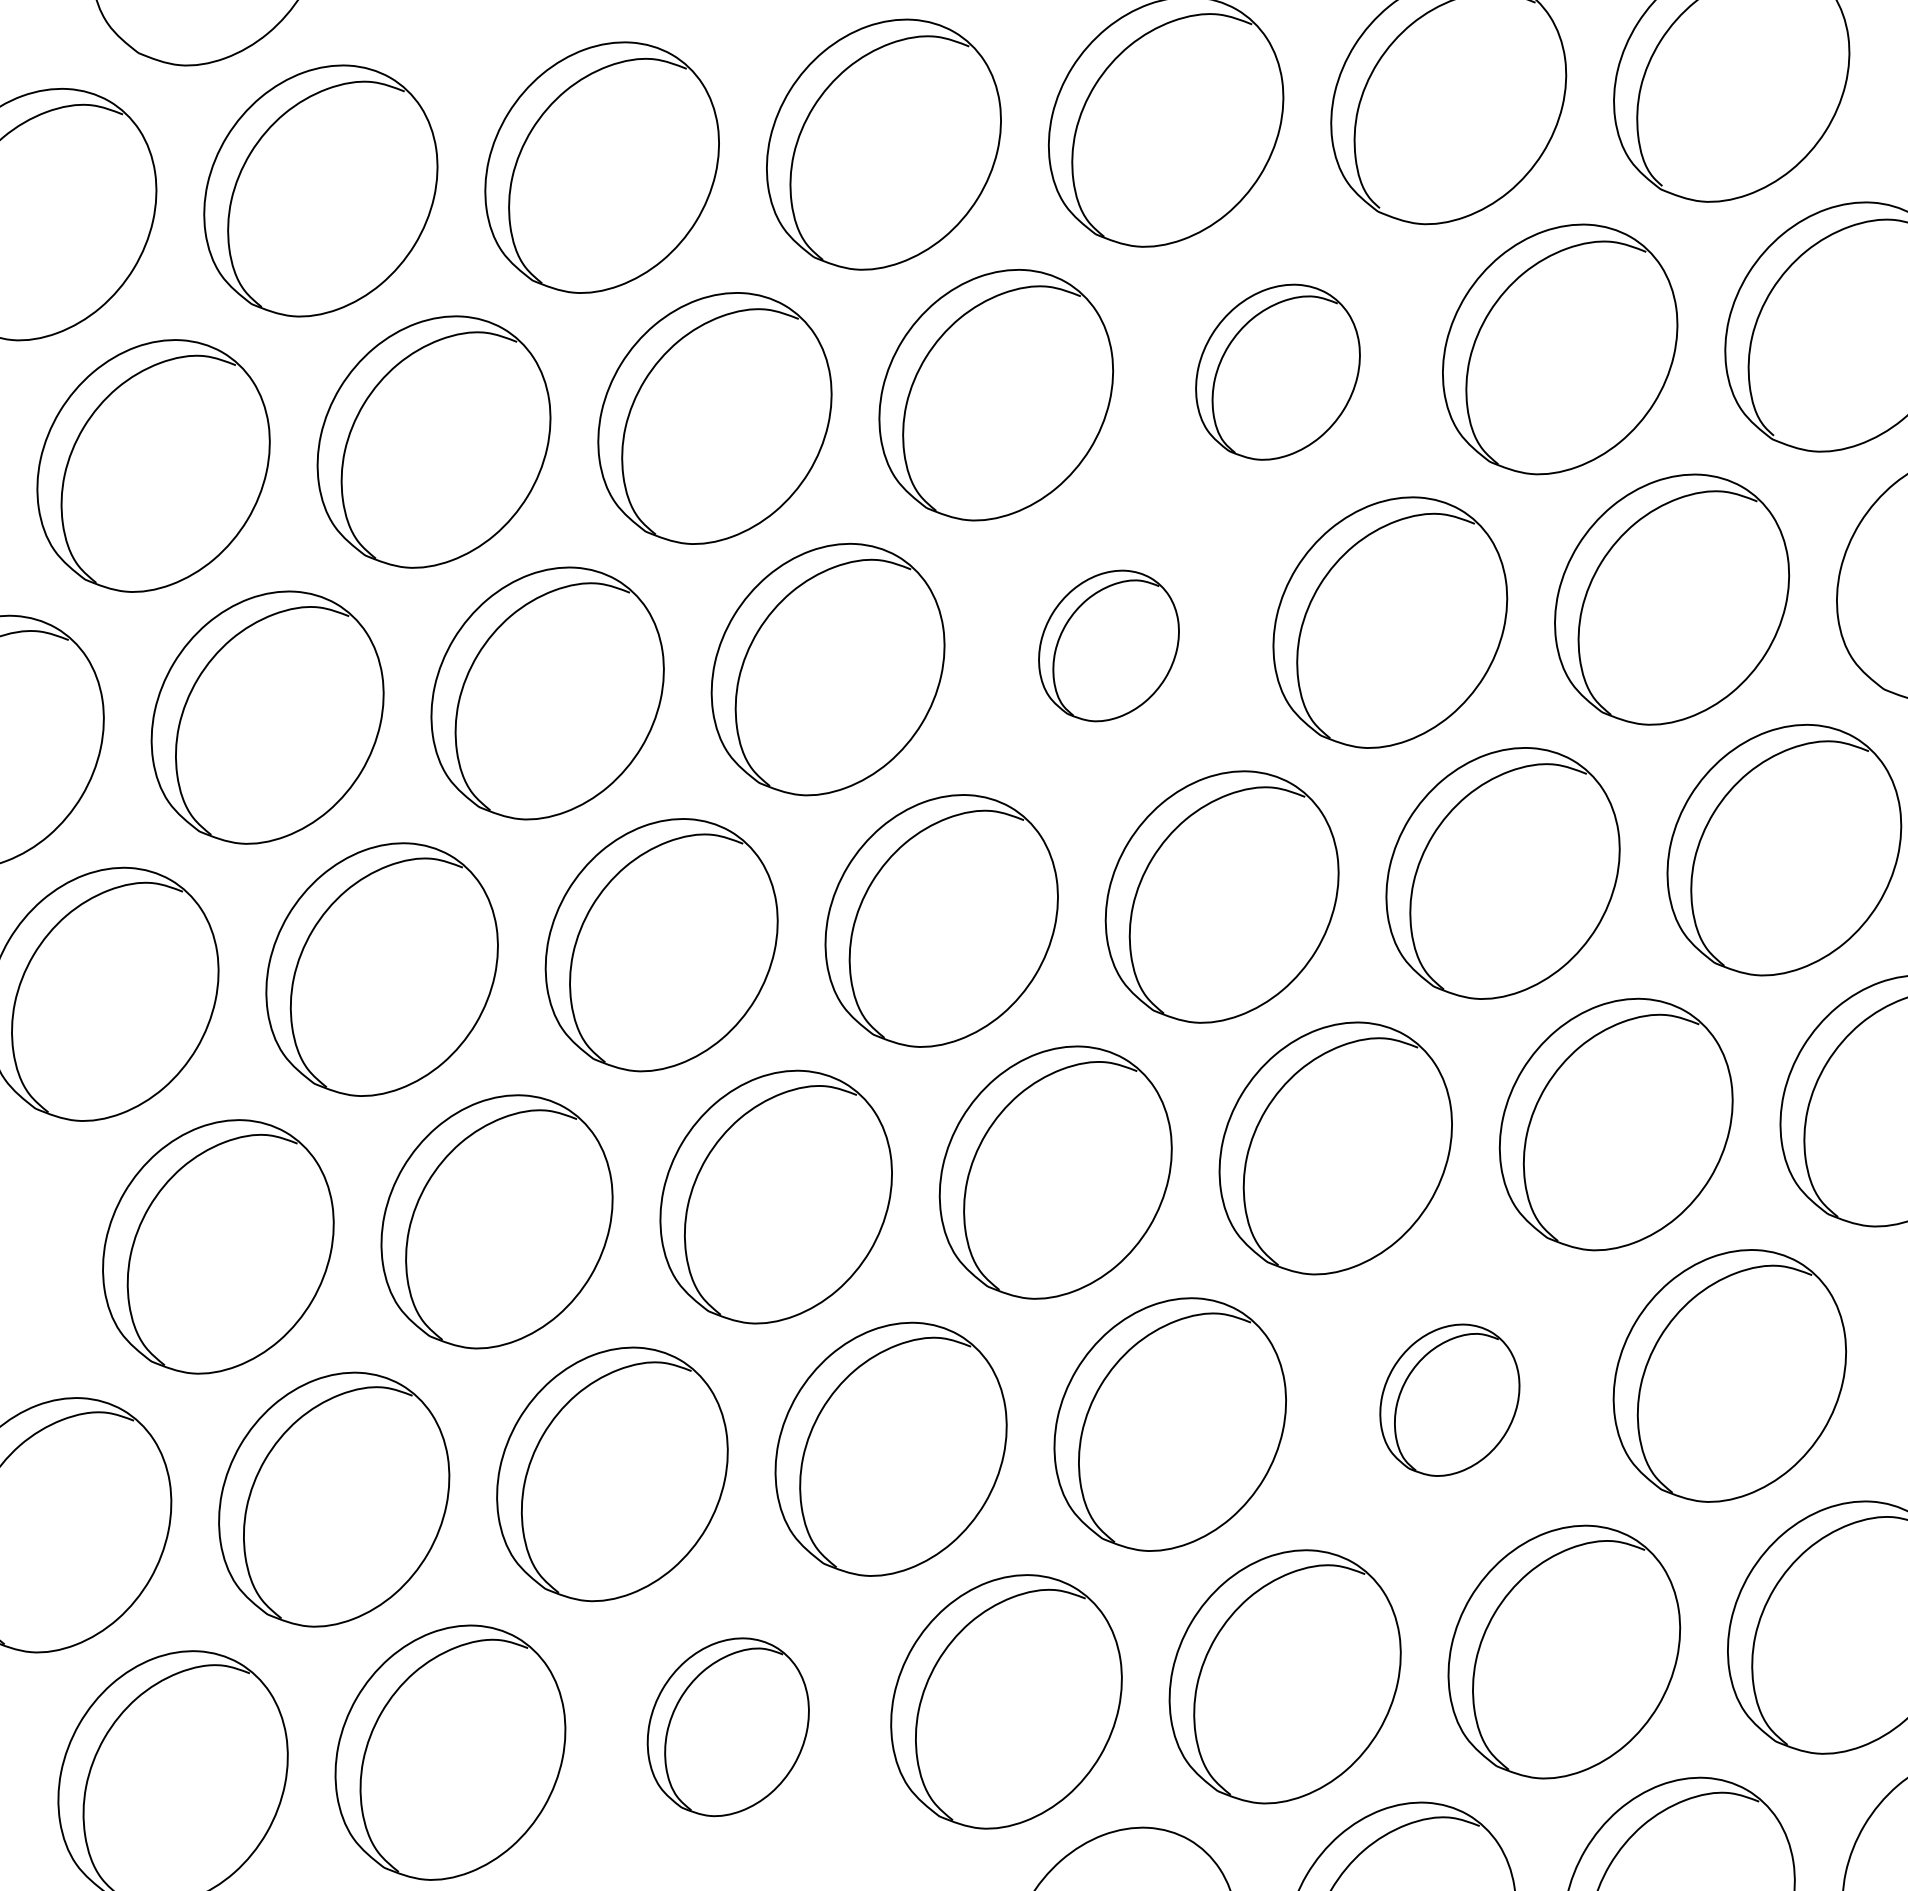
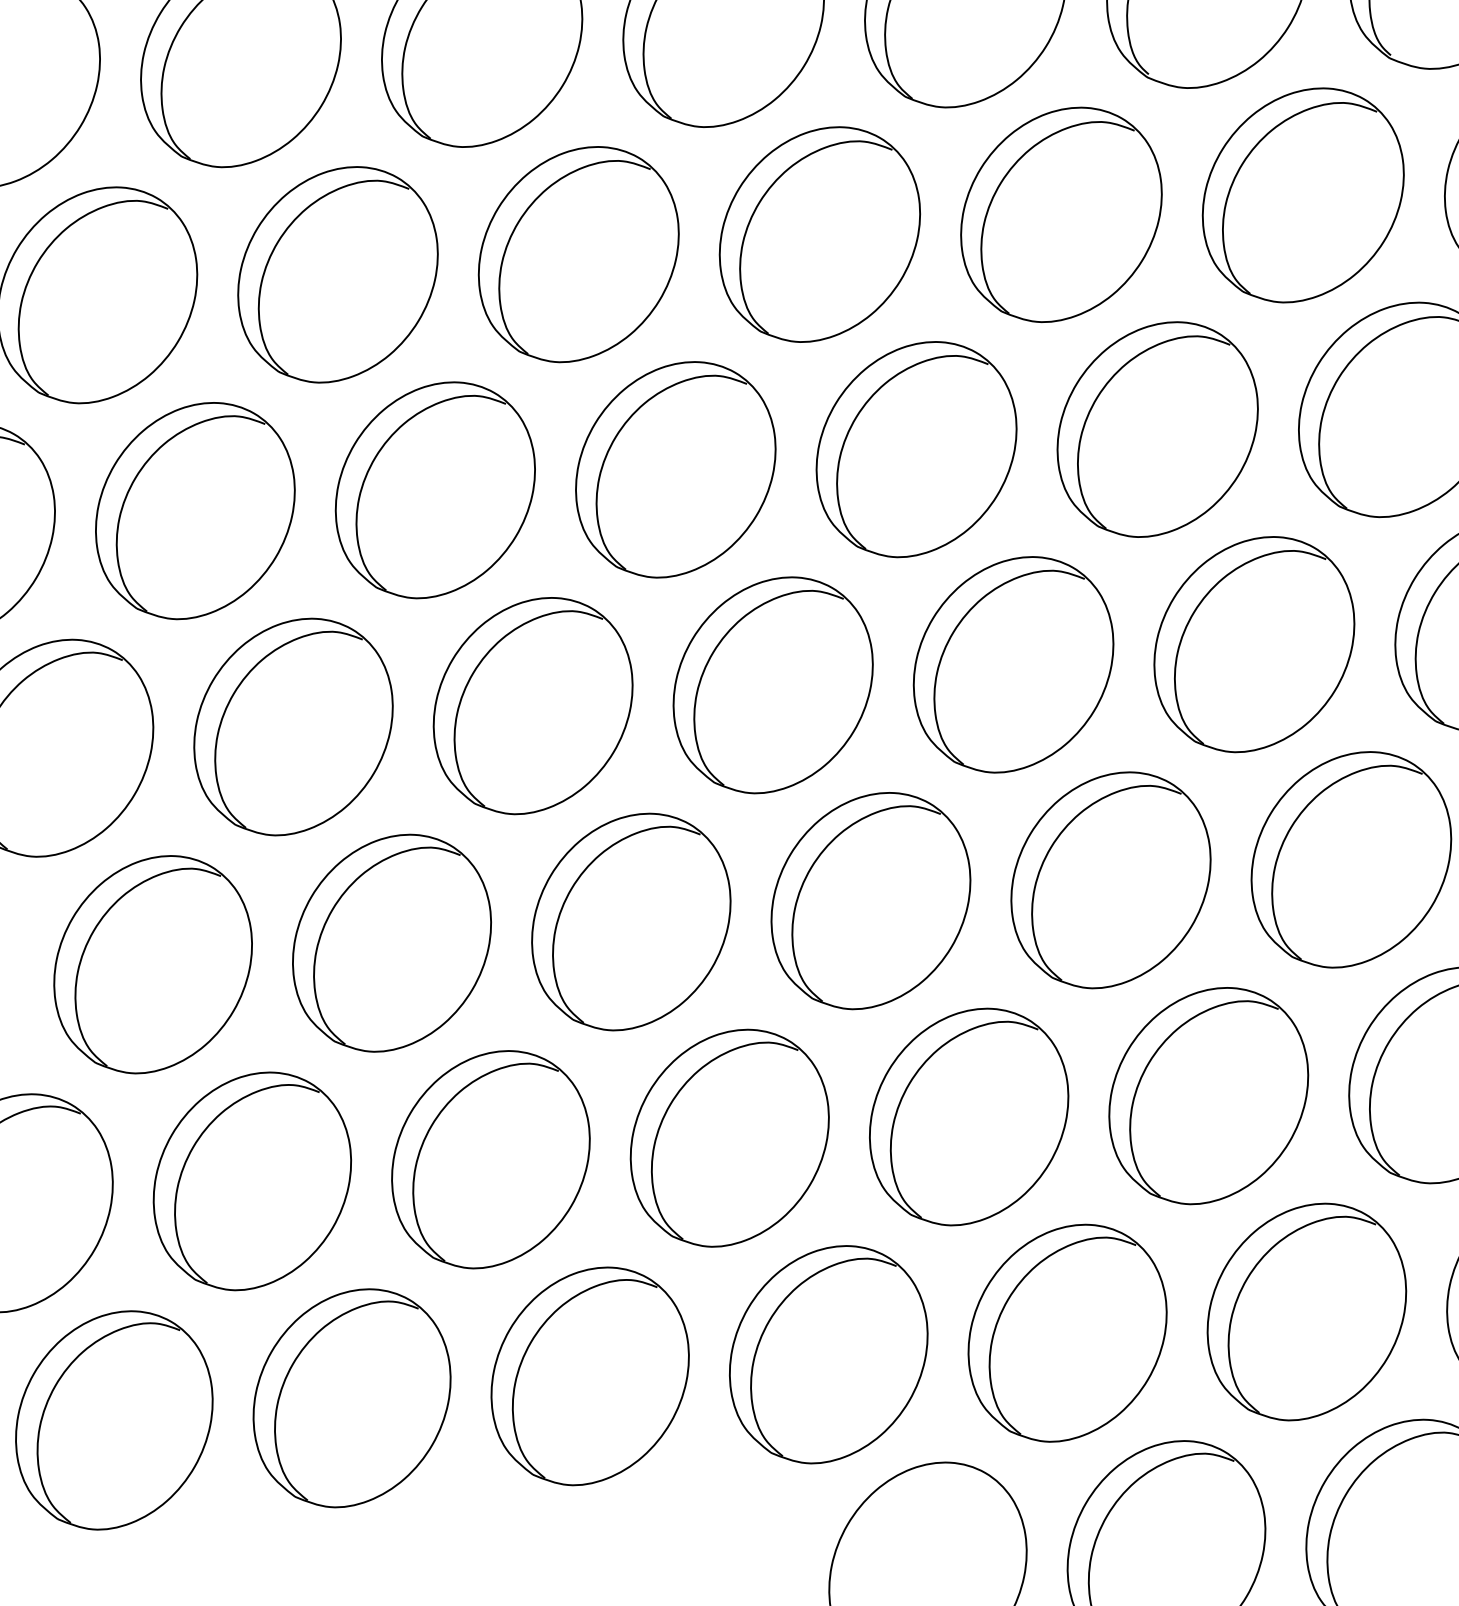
part: (1277, 372) -> (1061, 215), size x1.43
part: (1108, 645) -> (916, 449), size x1.67
part: (1449, 1400) -> (1208, 1096), size x1.67
part: (728, 1727) -> (590, 1376), size x1.43

